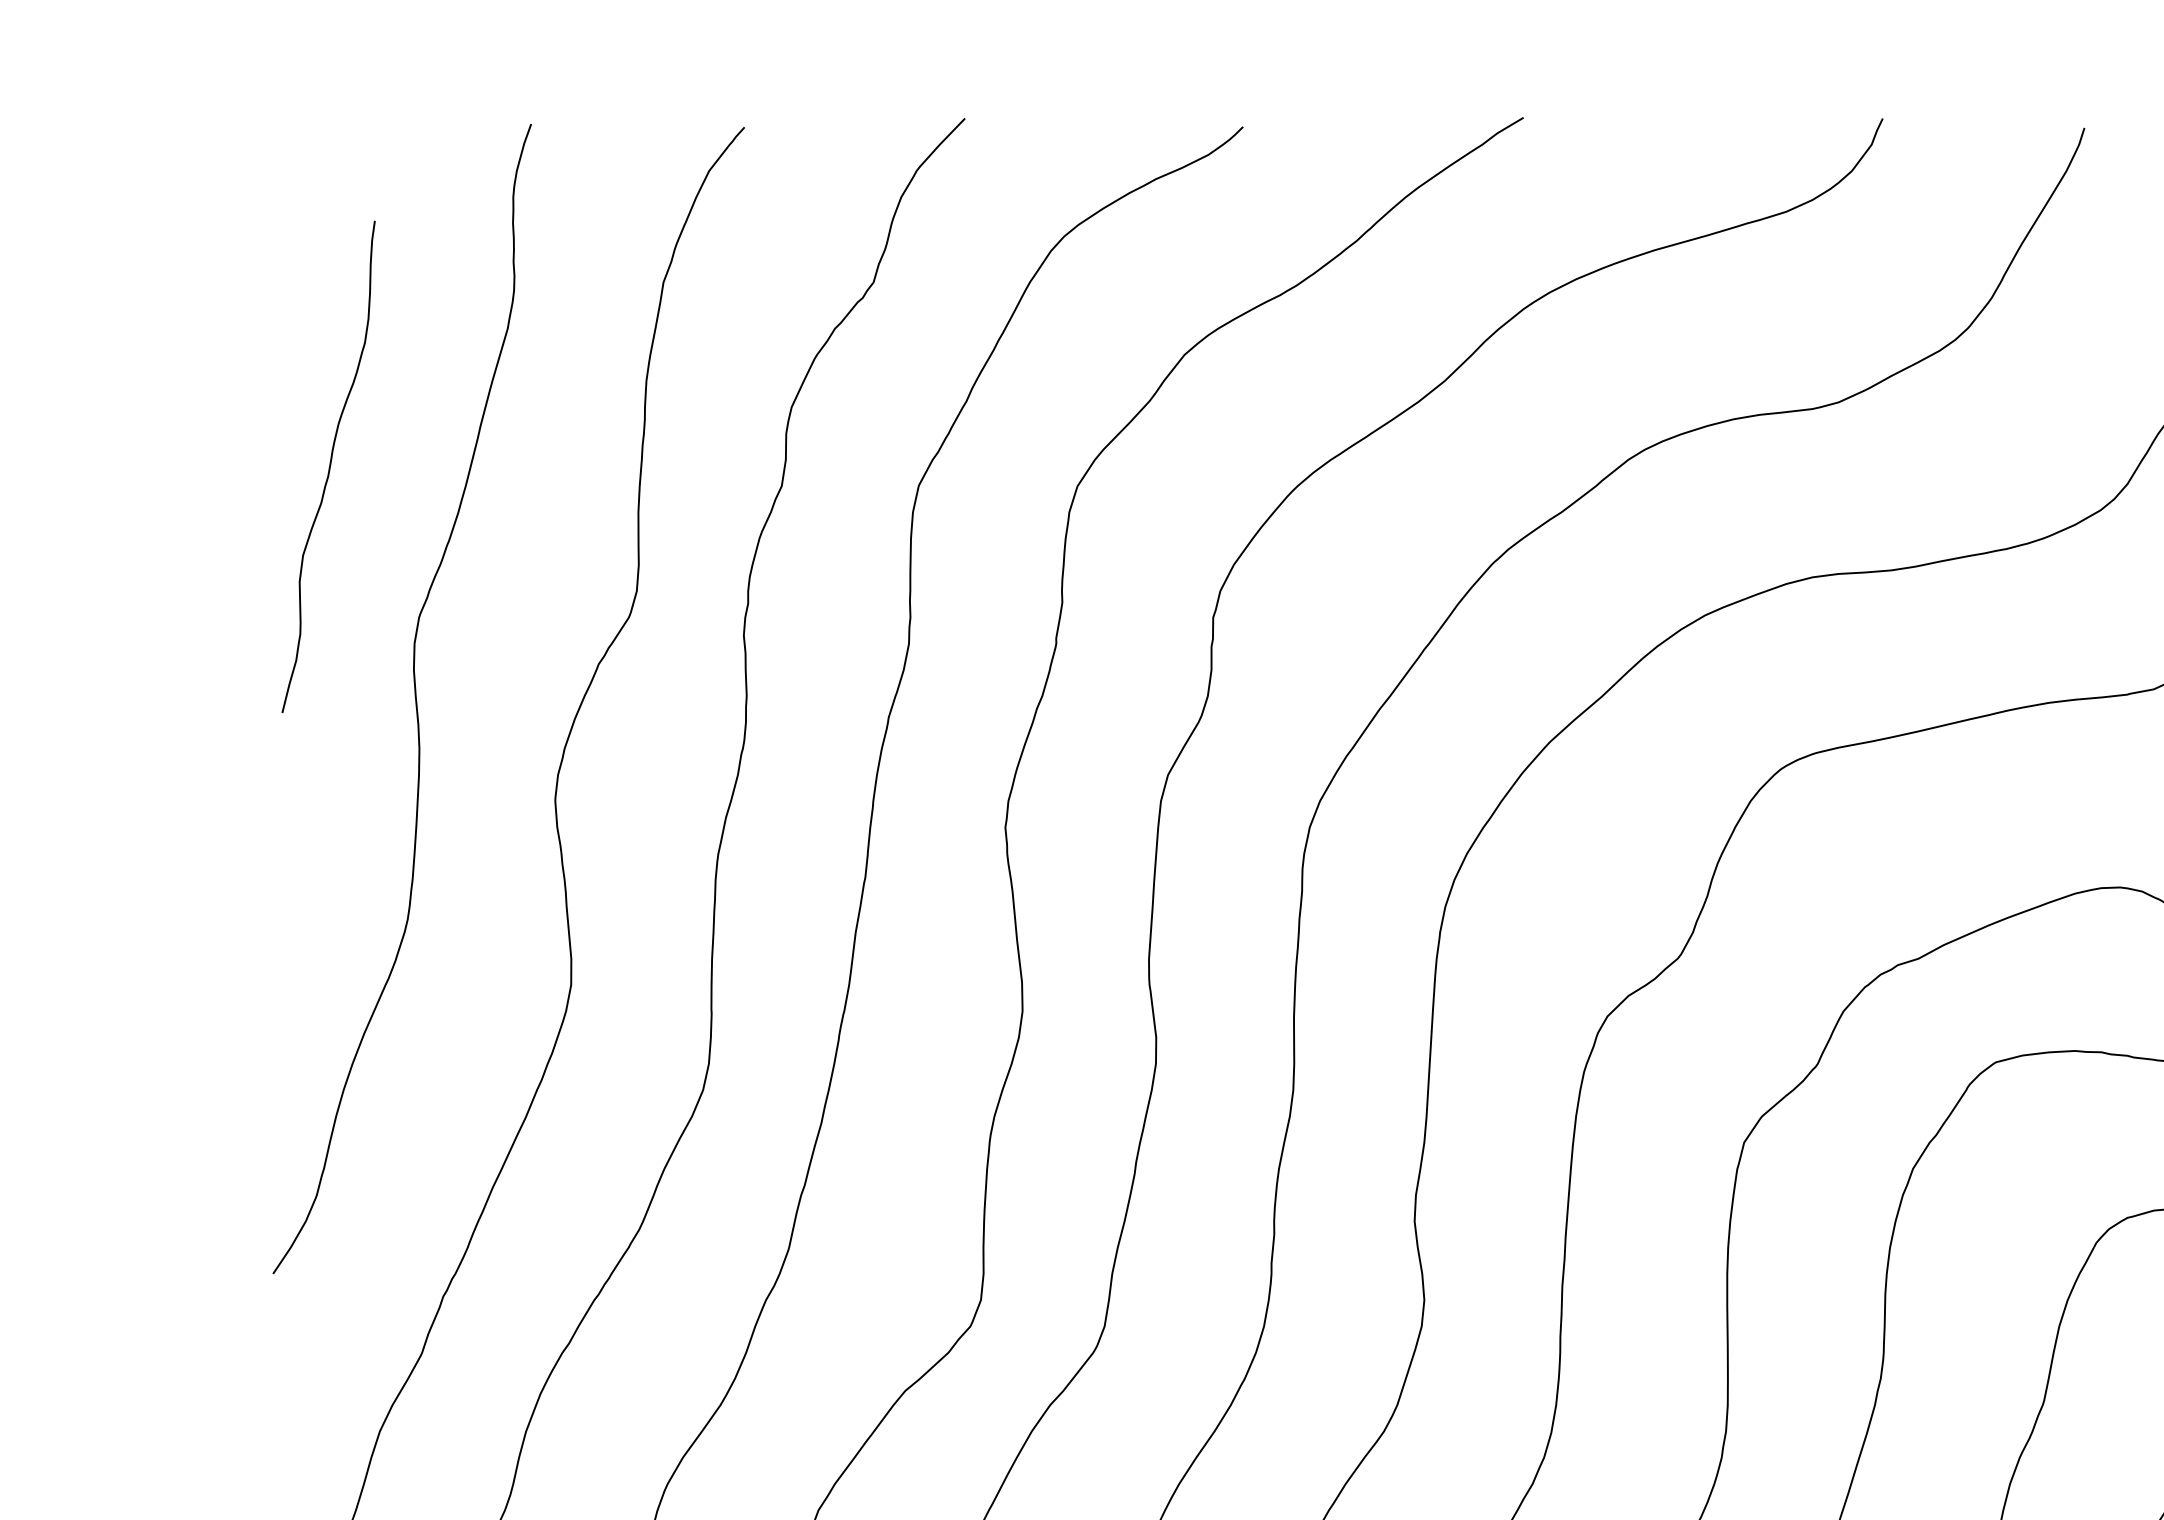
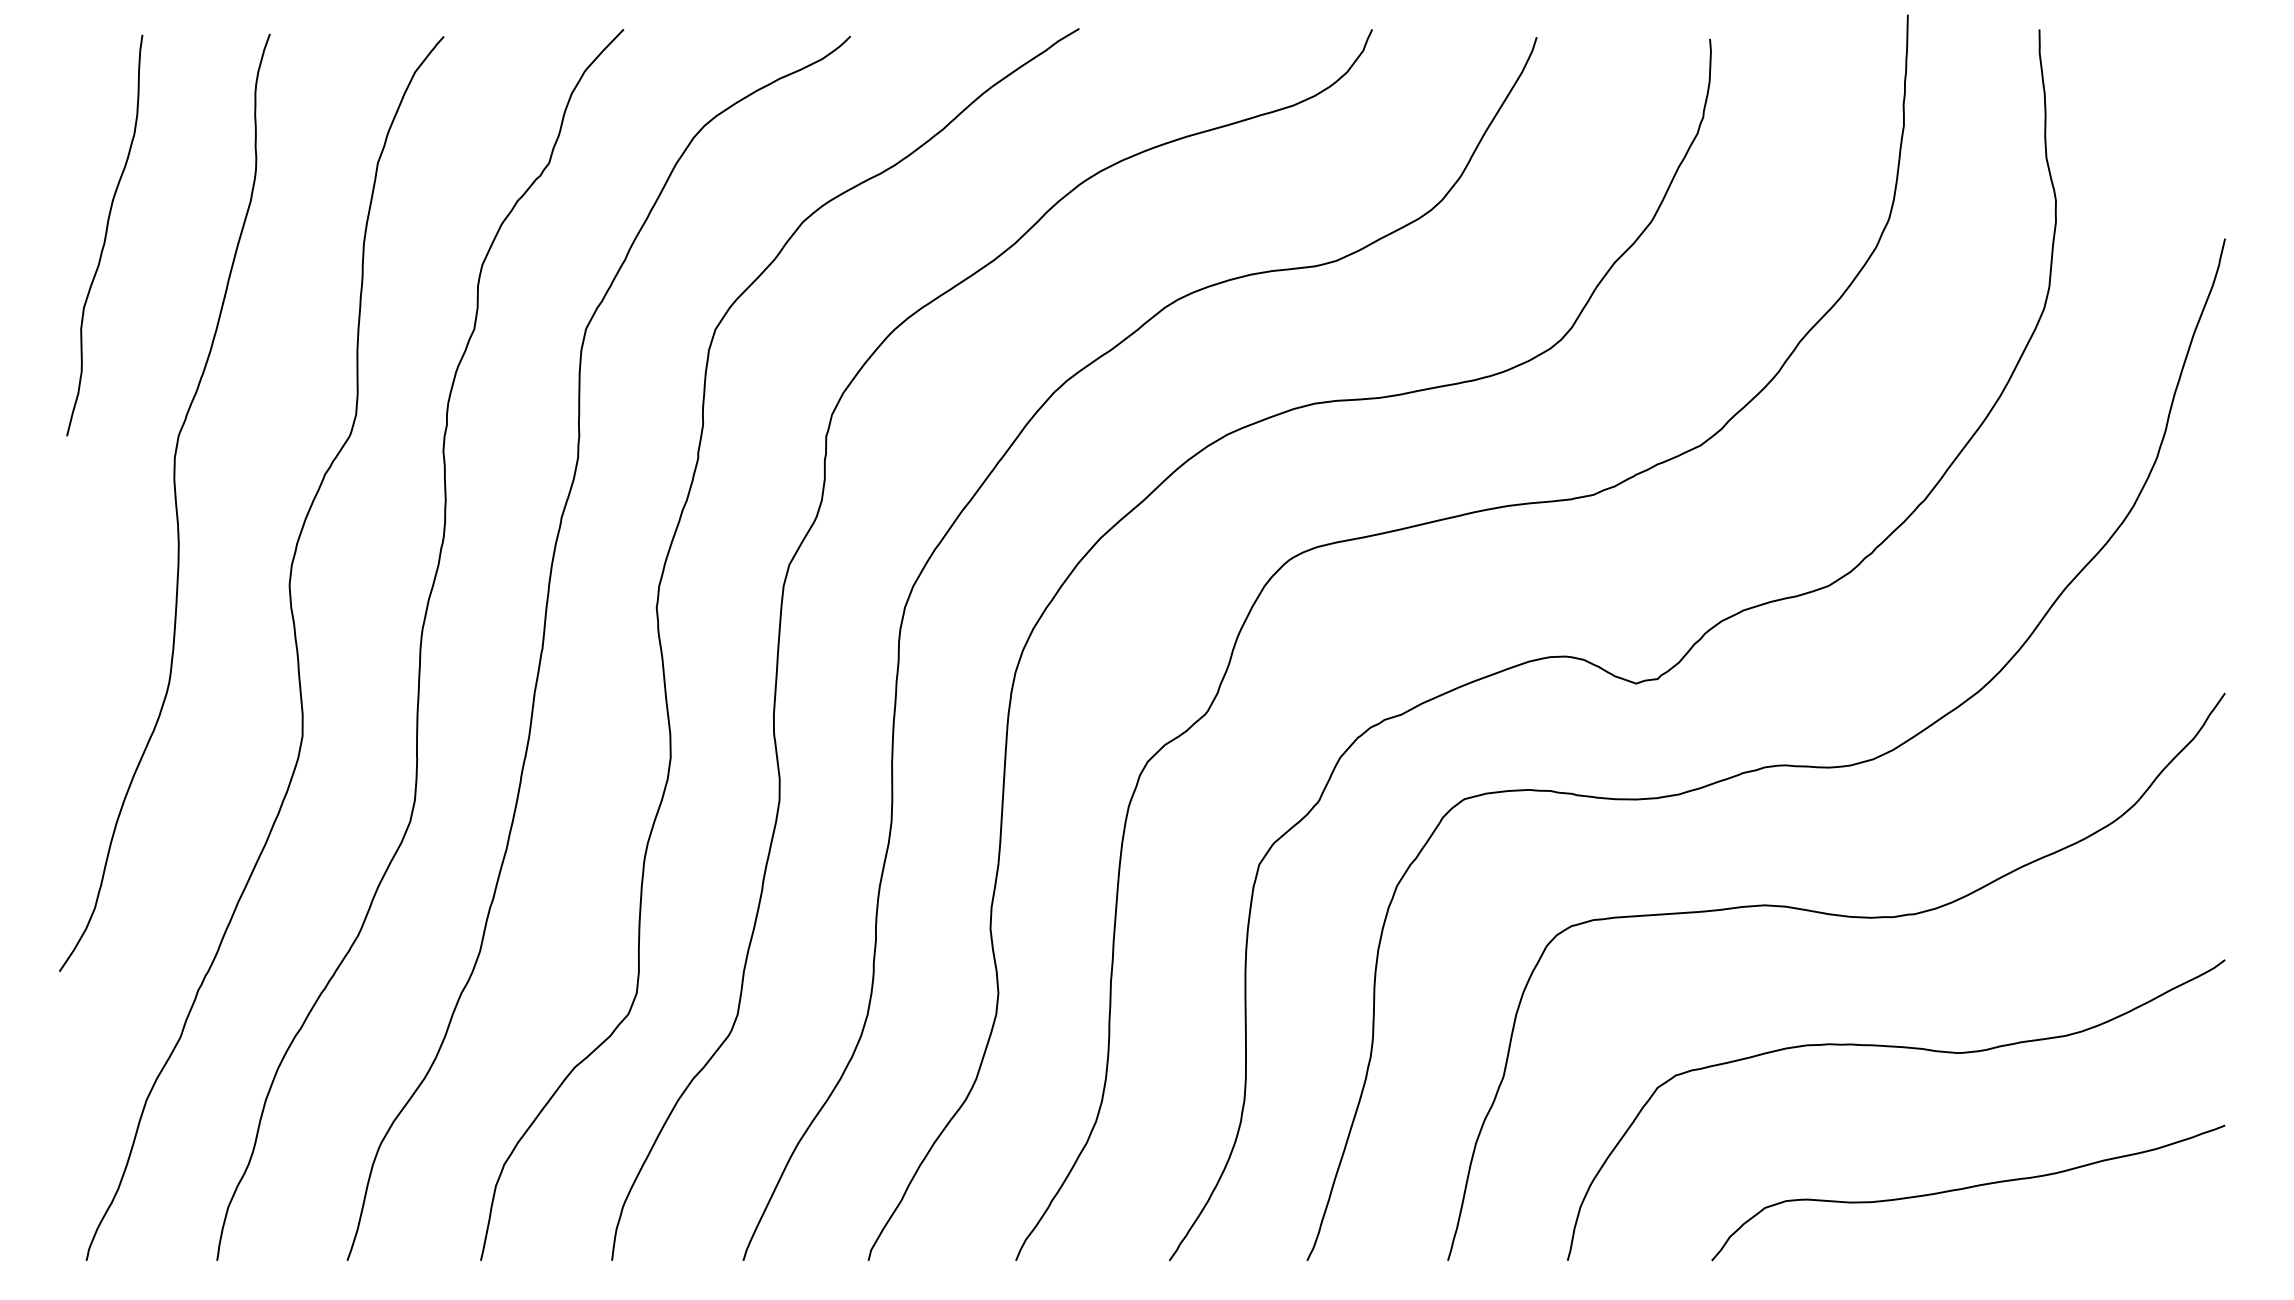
curve: (328, 466) -> (104, 235), moved

